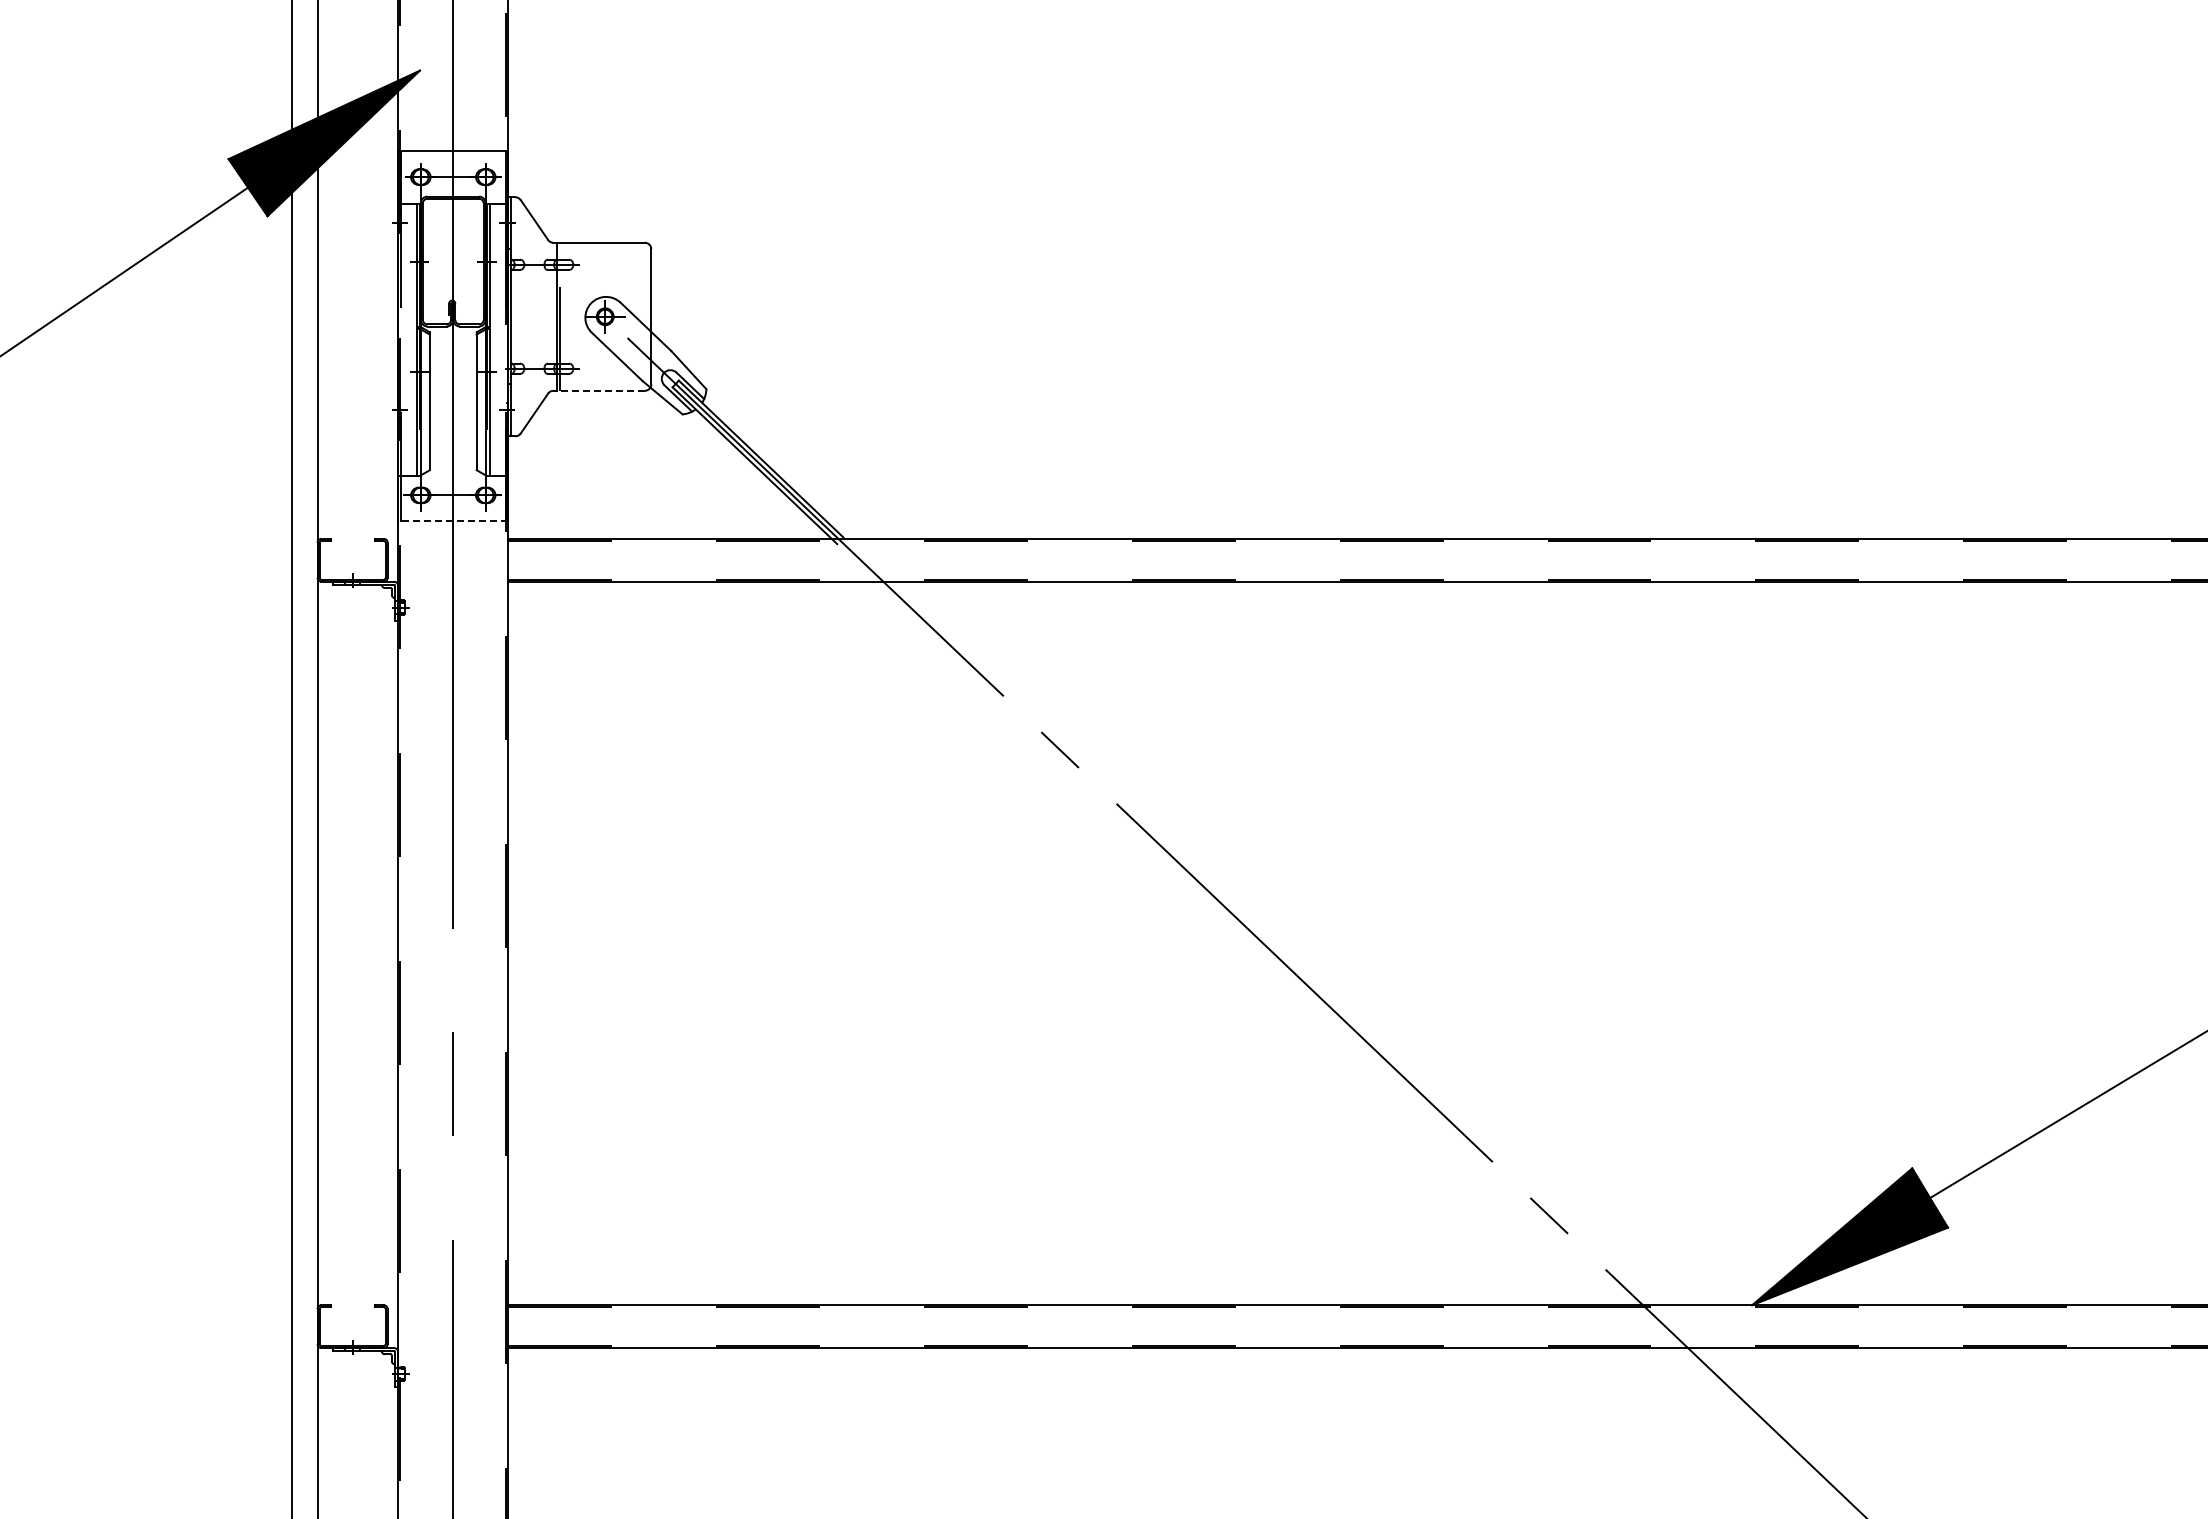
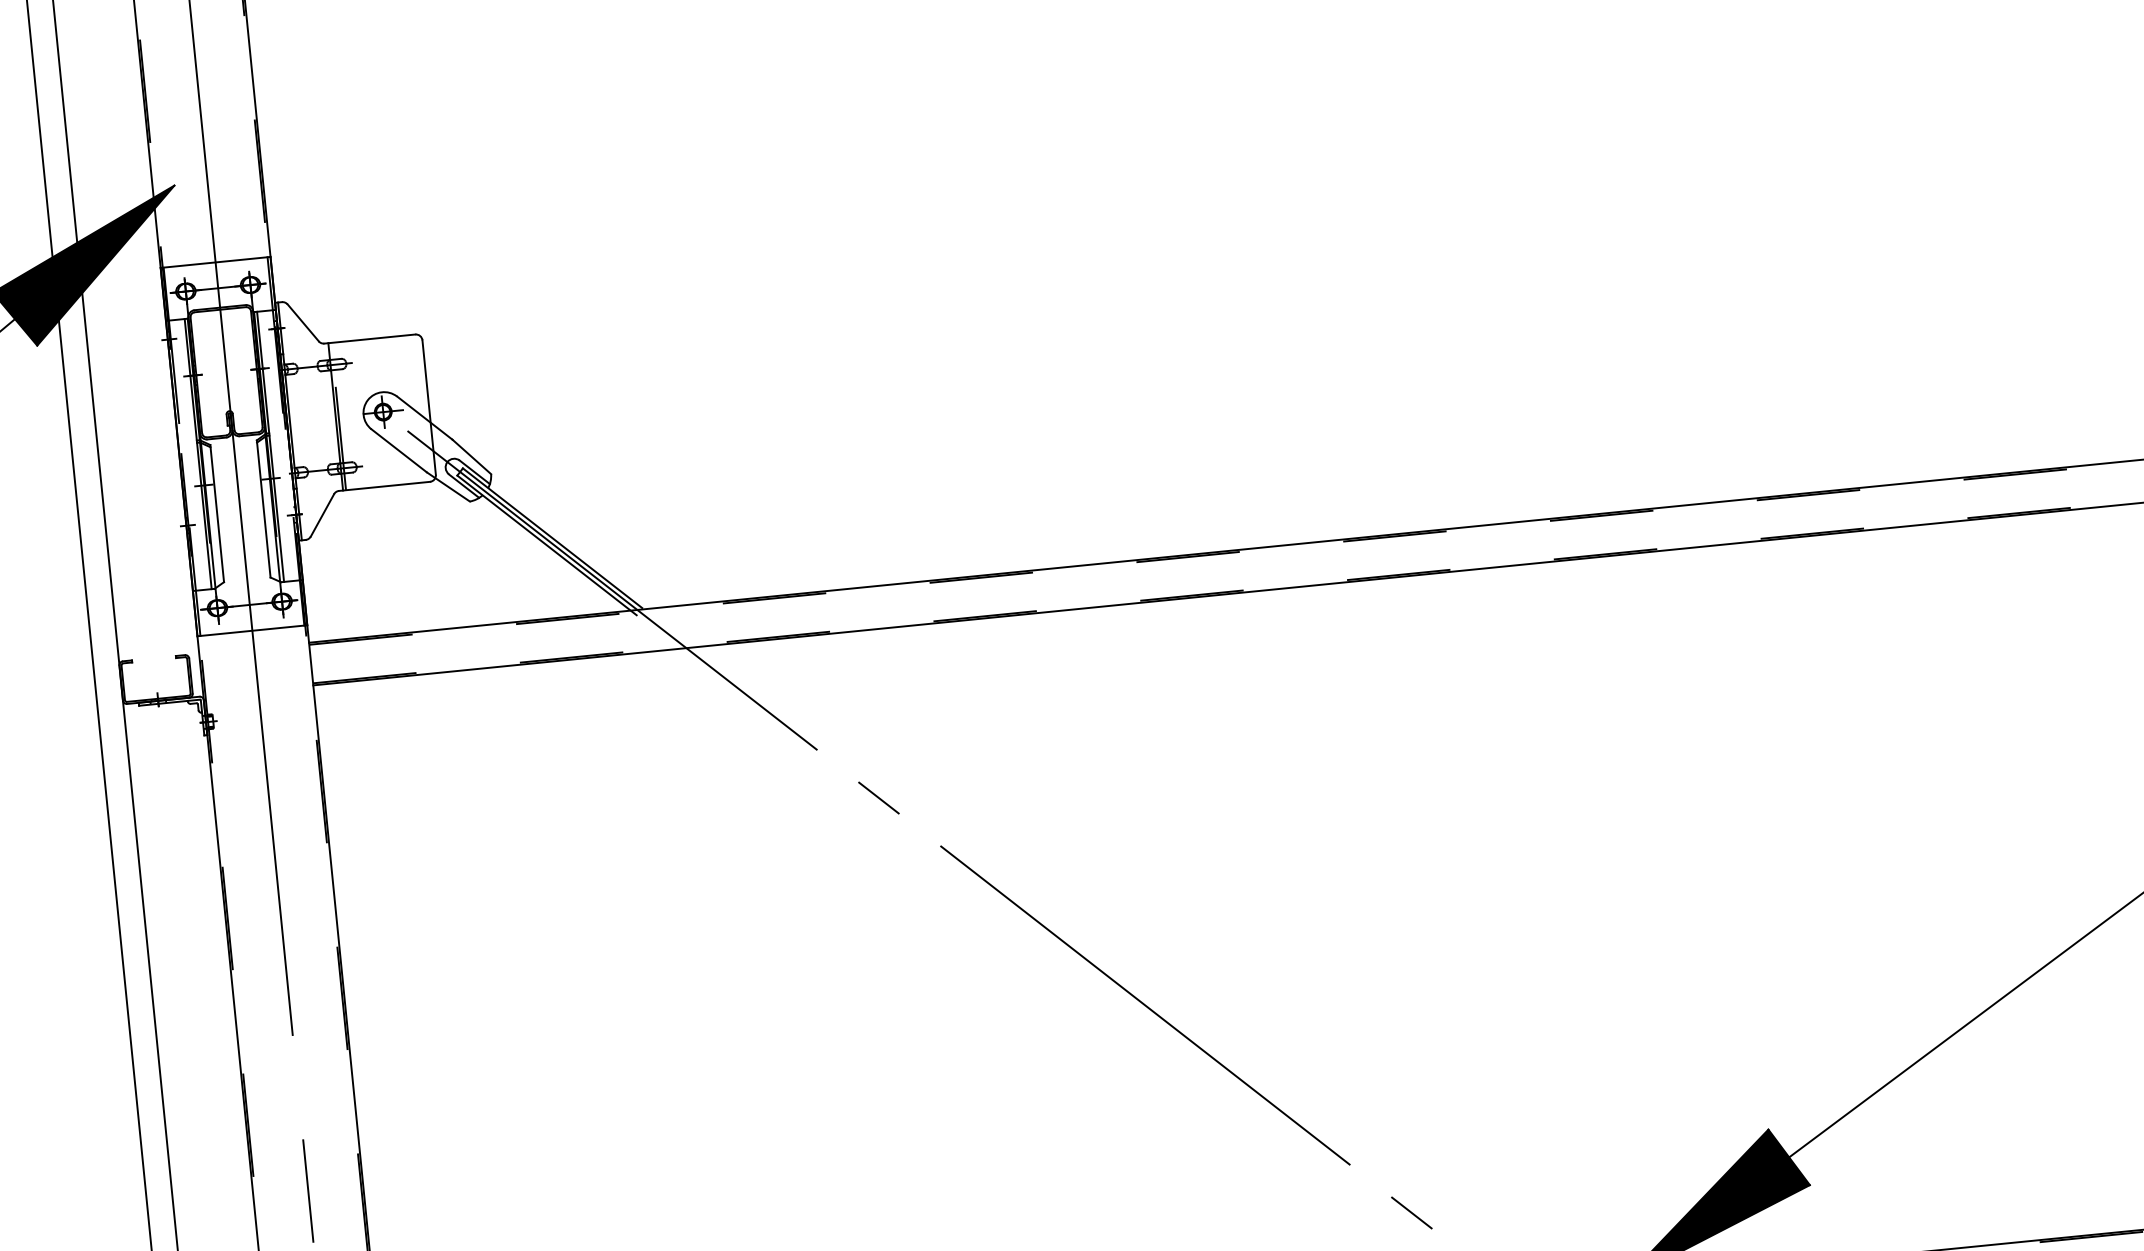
line: (599, 390) -> (384, 486), dashed -> solid
line: (452, 521) -> (251, 630), dashed -> solid

